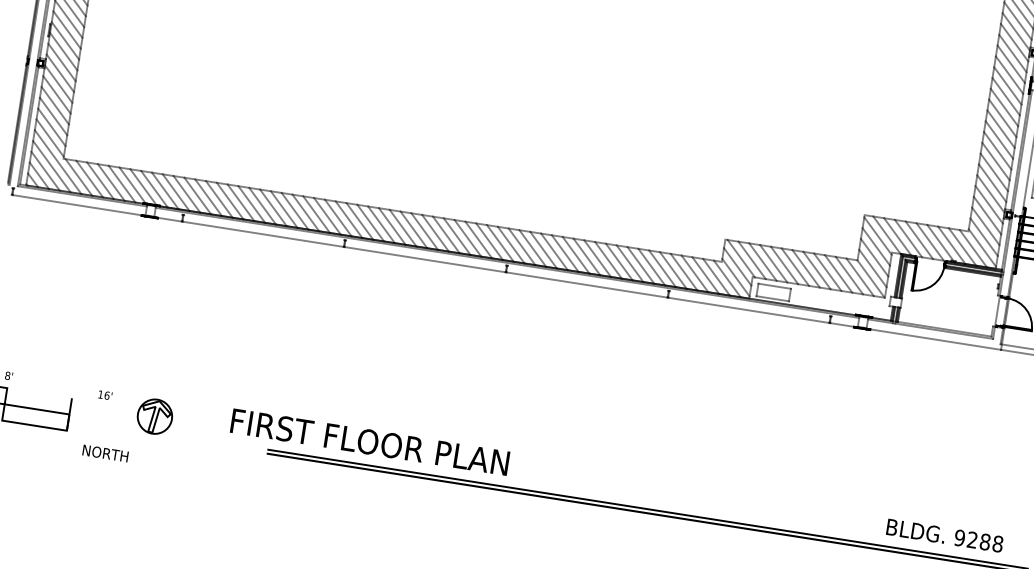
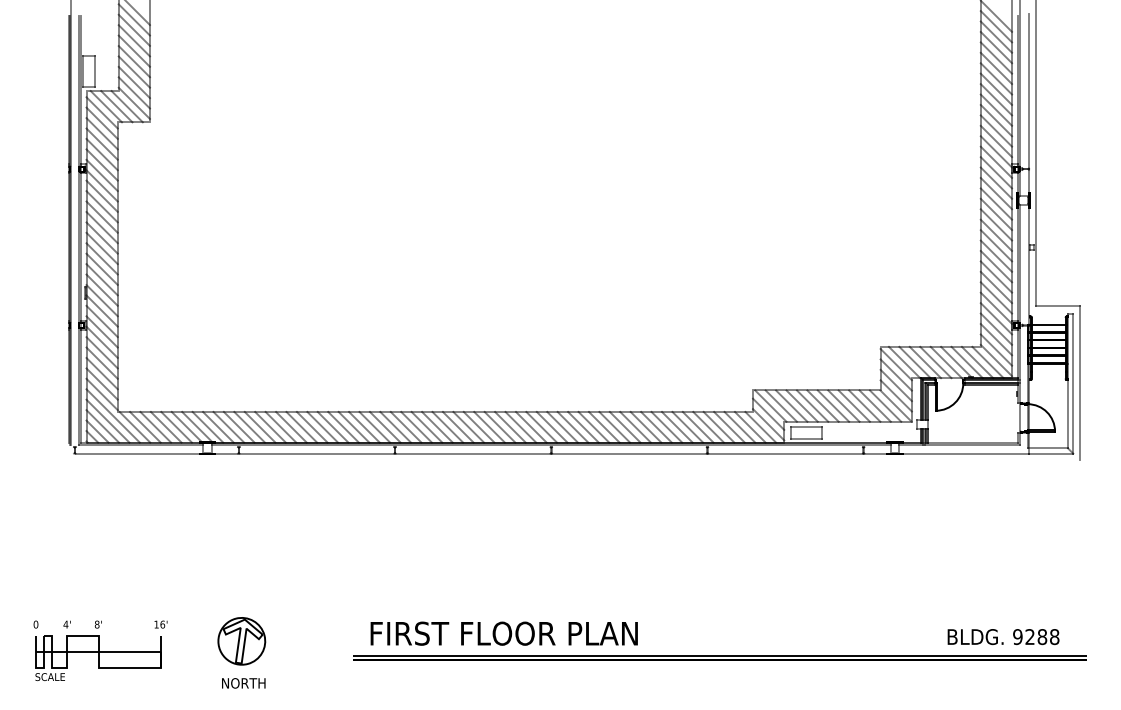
text: (104, 395) -> (160, 624), moved
part: (154, 416) -> (241, 641), size x1.43
text: (369, 441) -> (503, 633), moved
text: (105, 453) -> (243, 683), moved

